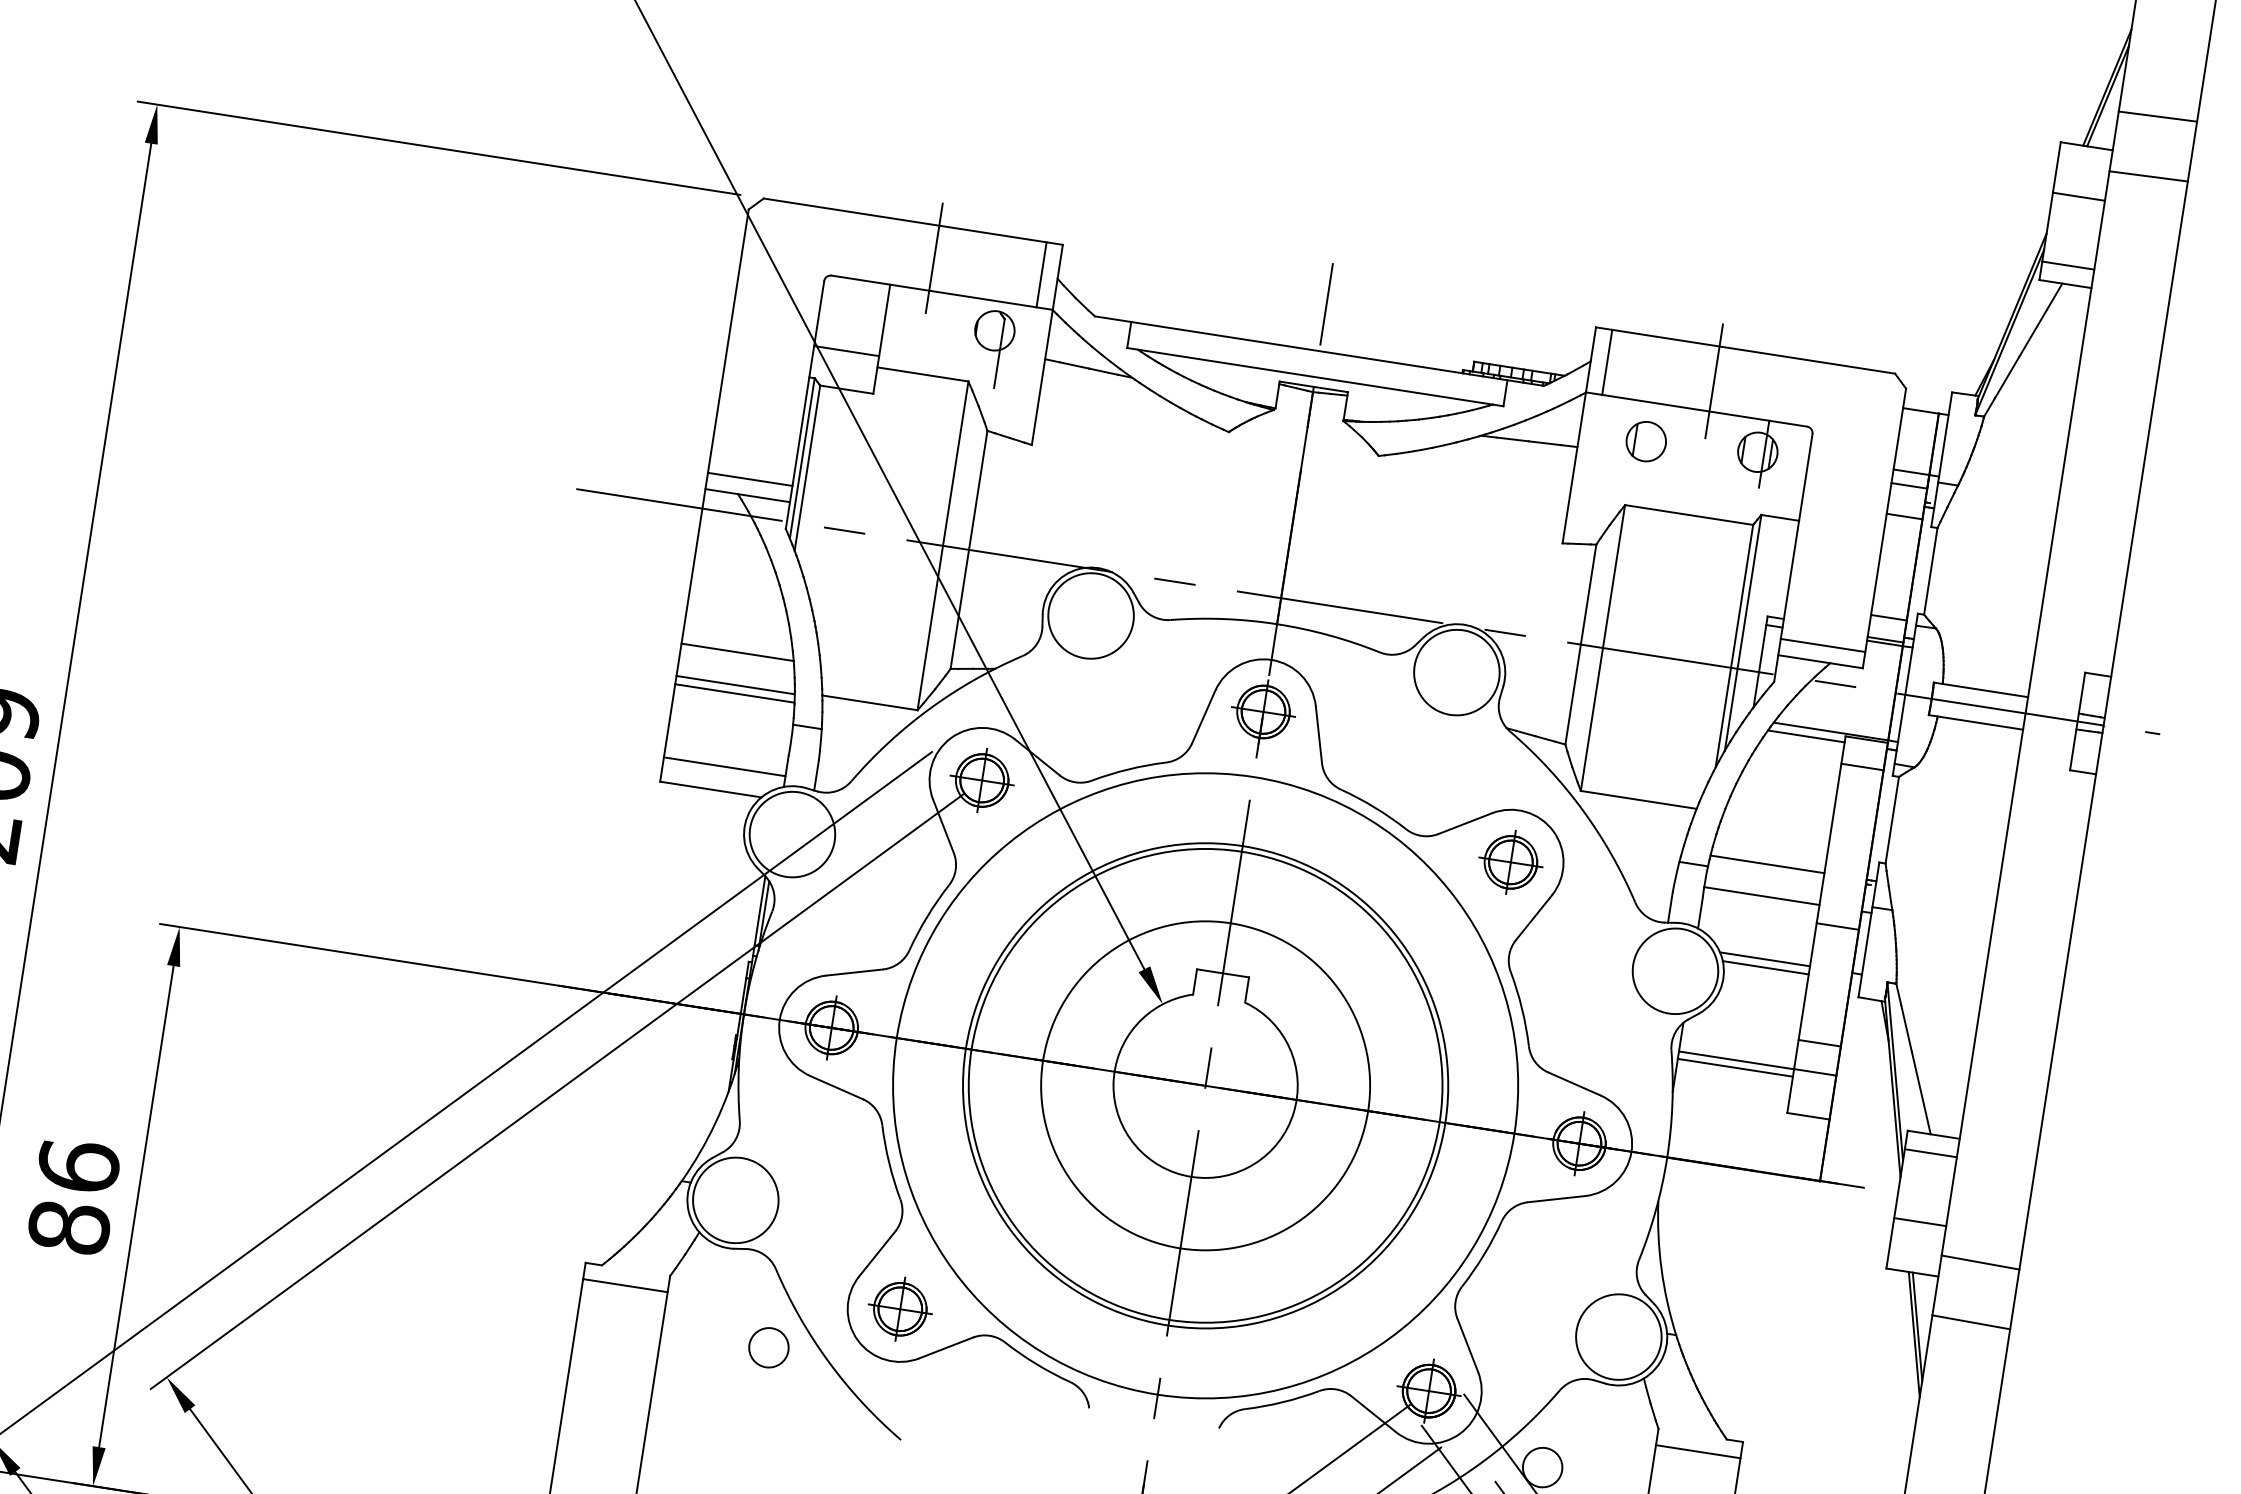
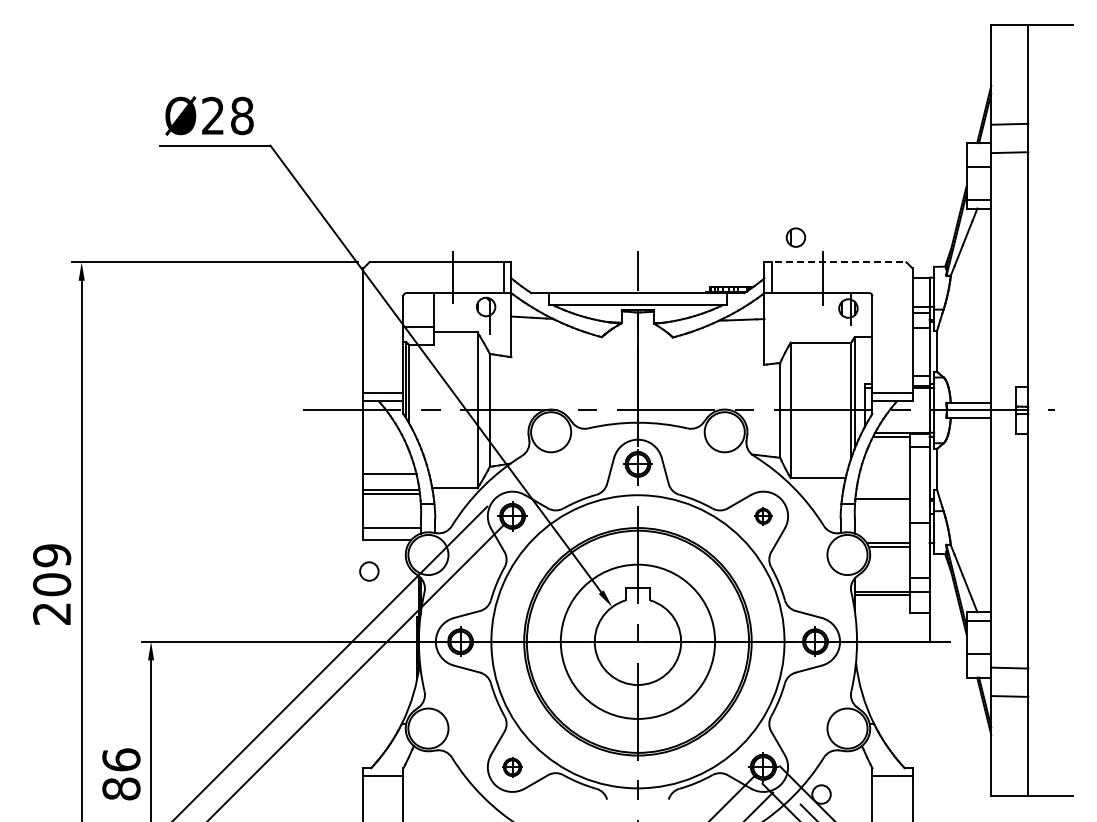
line: (1745, 351) -> (835, 262), solid -> dashed
part: (1645, 441) -> (795, 237), moved
part: (1511, 862) -> (763, 516), size x0.6
line: (1760, 894) -> (881, 513), removed
part: (900, 1309) -> (512, 767), size x0.7
circle: (769, 1347) -> (369, 571), moved

